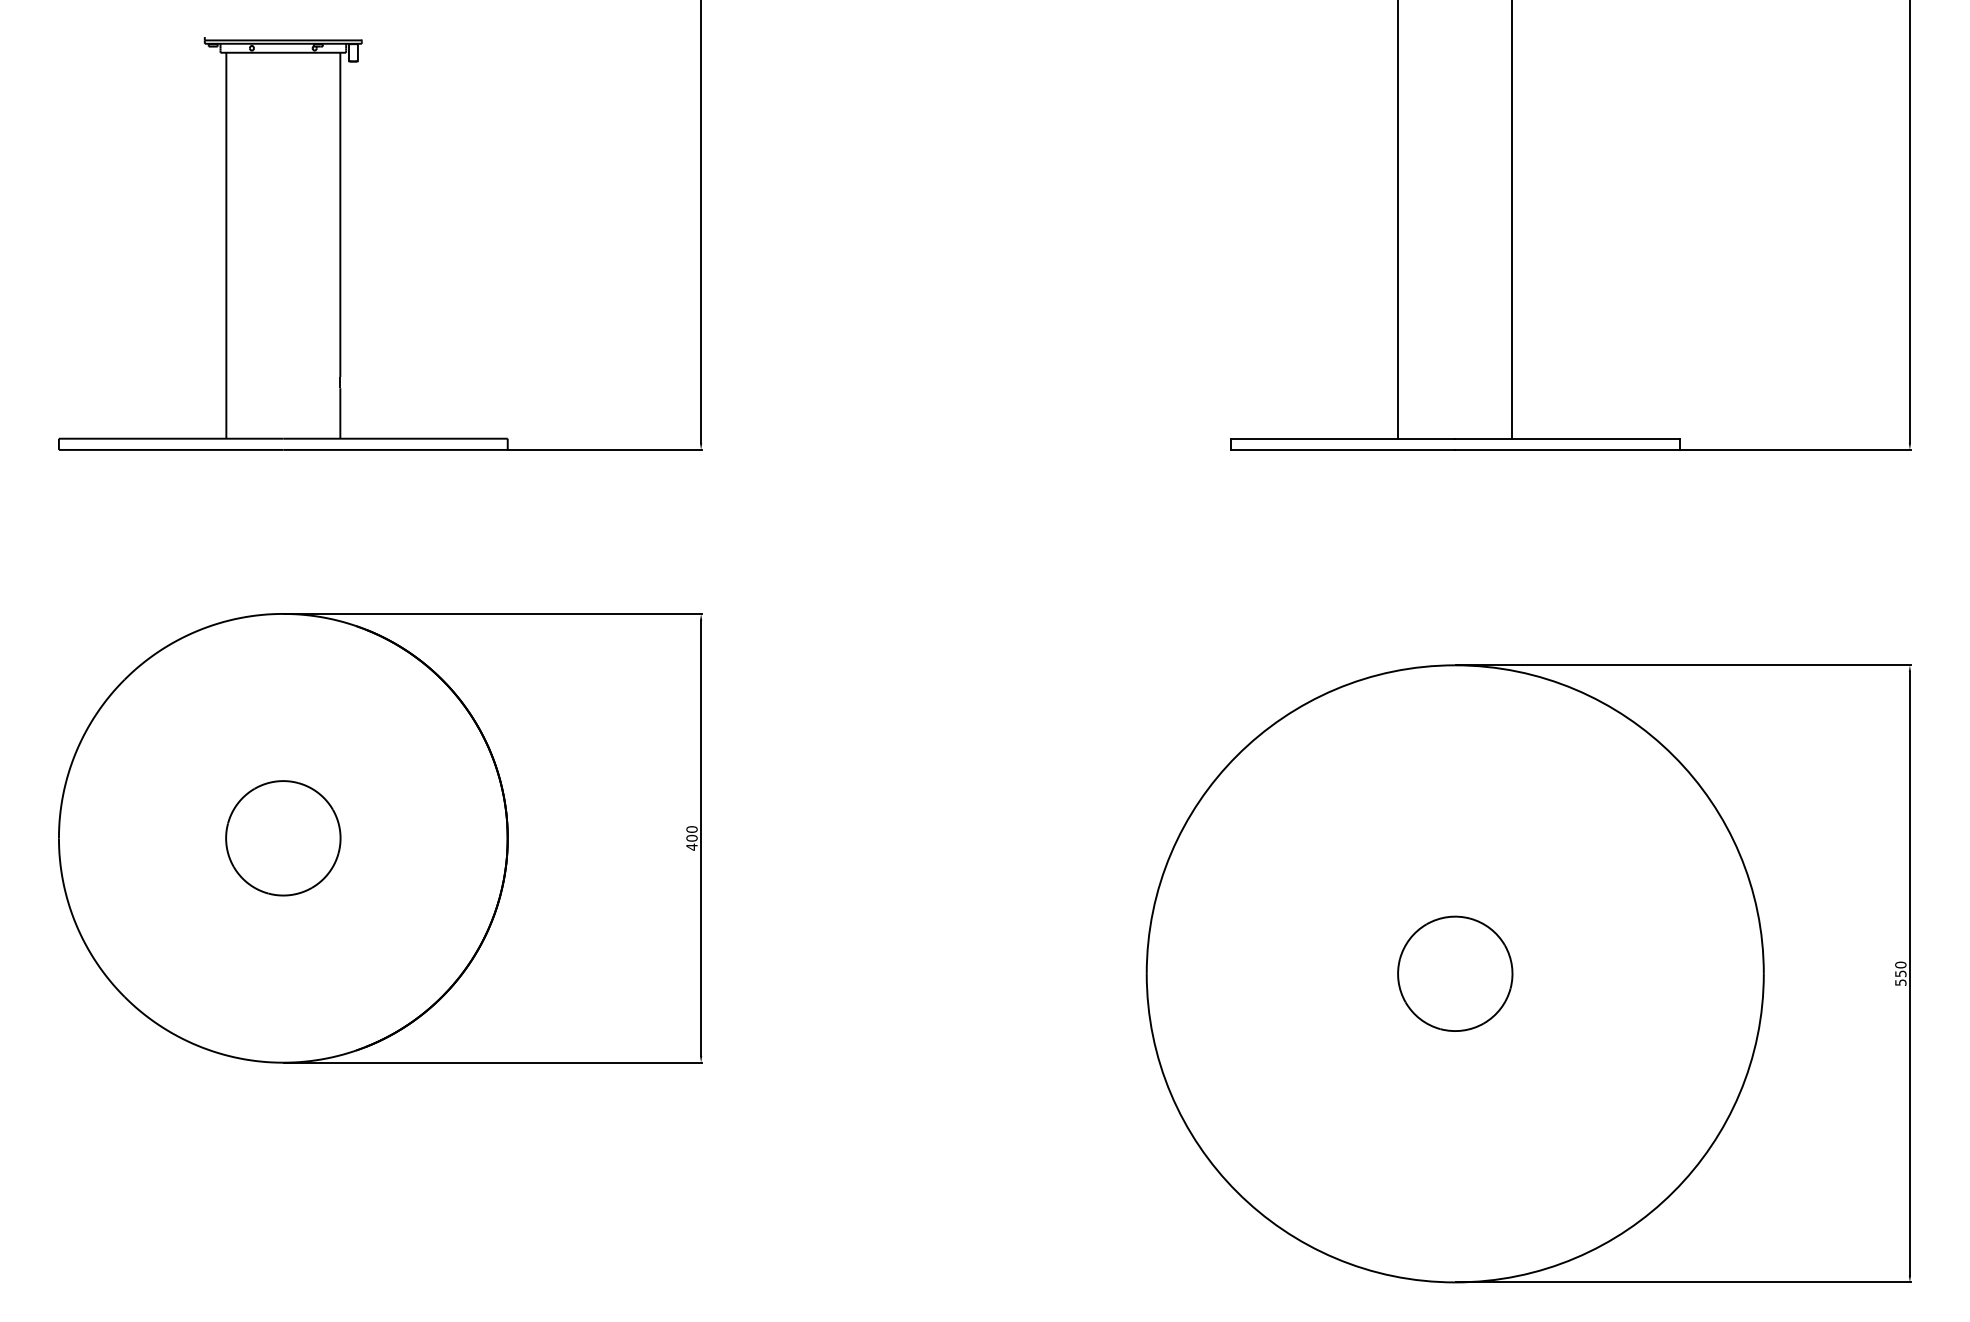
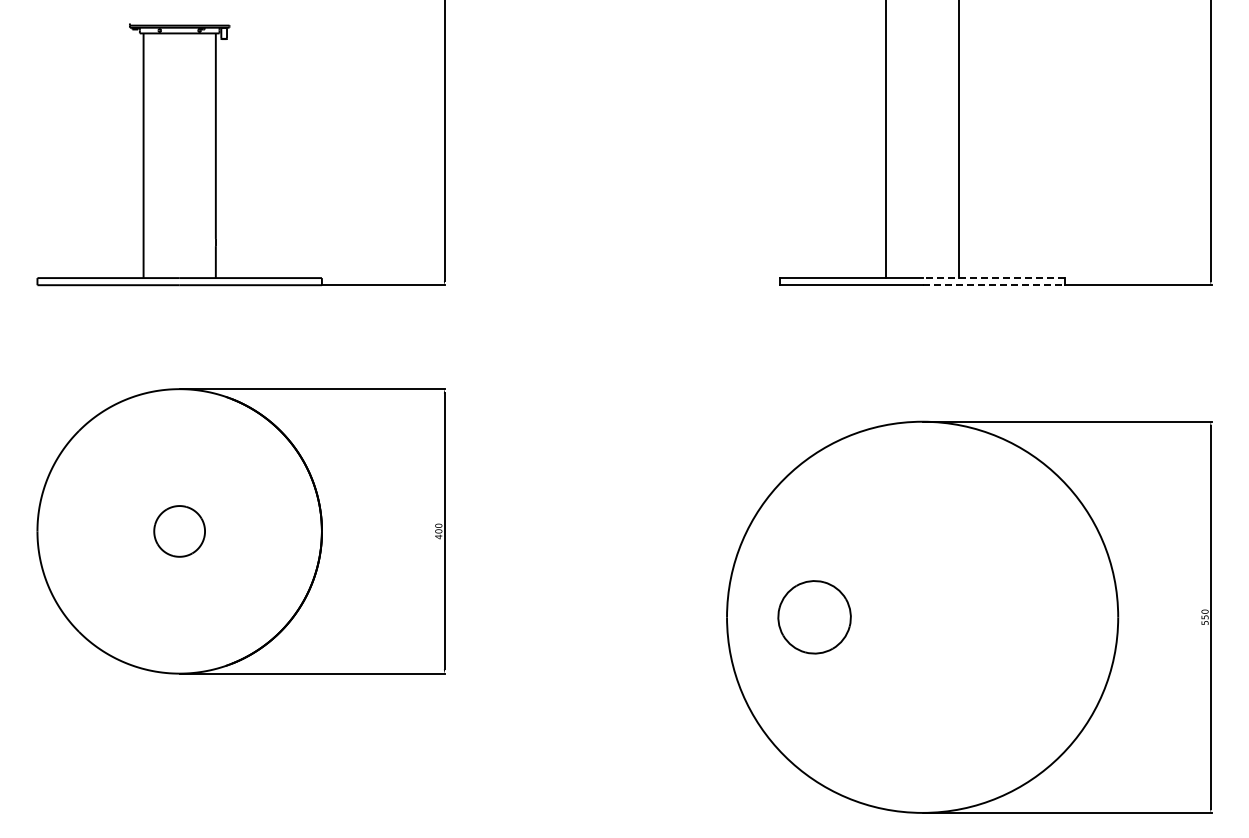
line: (1567, 439) -> (993, 278), solid -> dashed
line: (1568, 450) -> (994, 285), solid -> dashed
part: (283, 838) -> (179, 531), size x0.7
part: (1455, 974) -> (814, 617), moved

